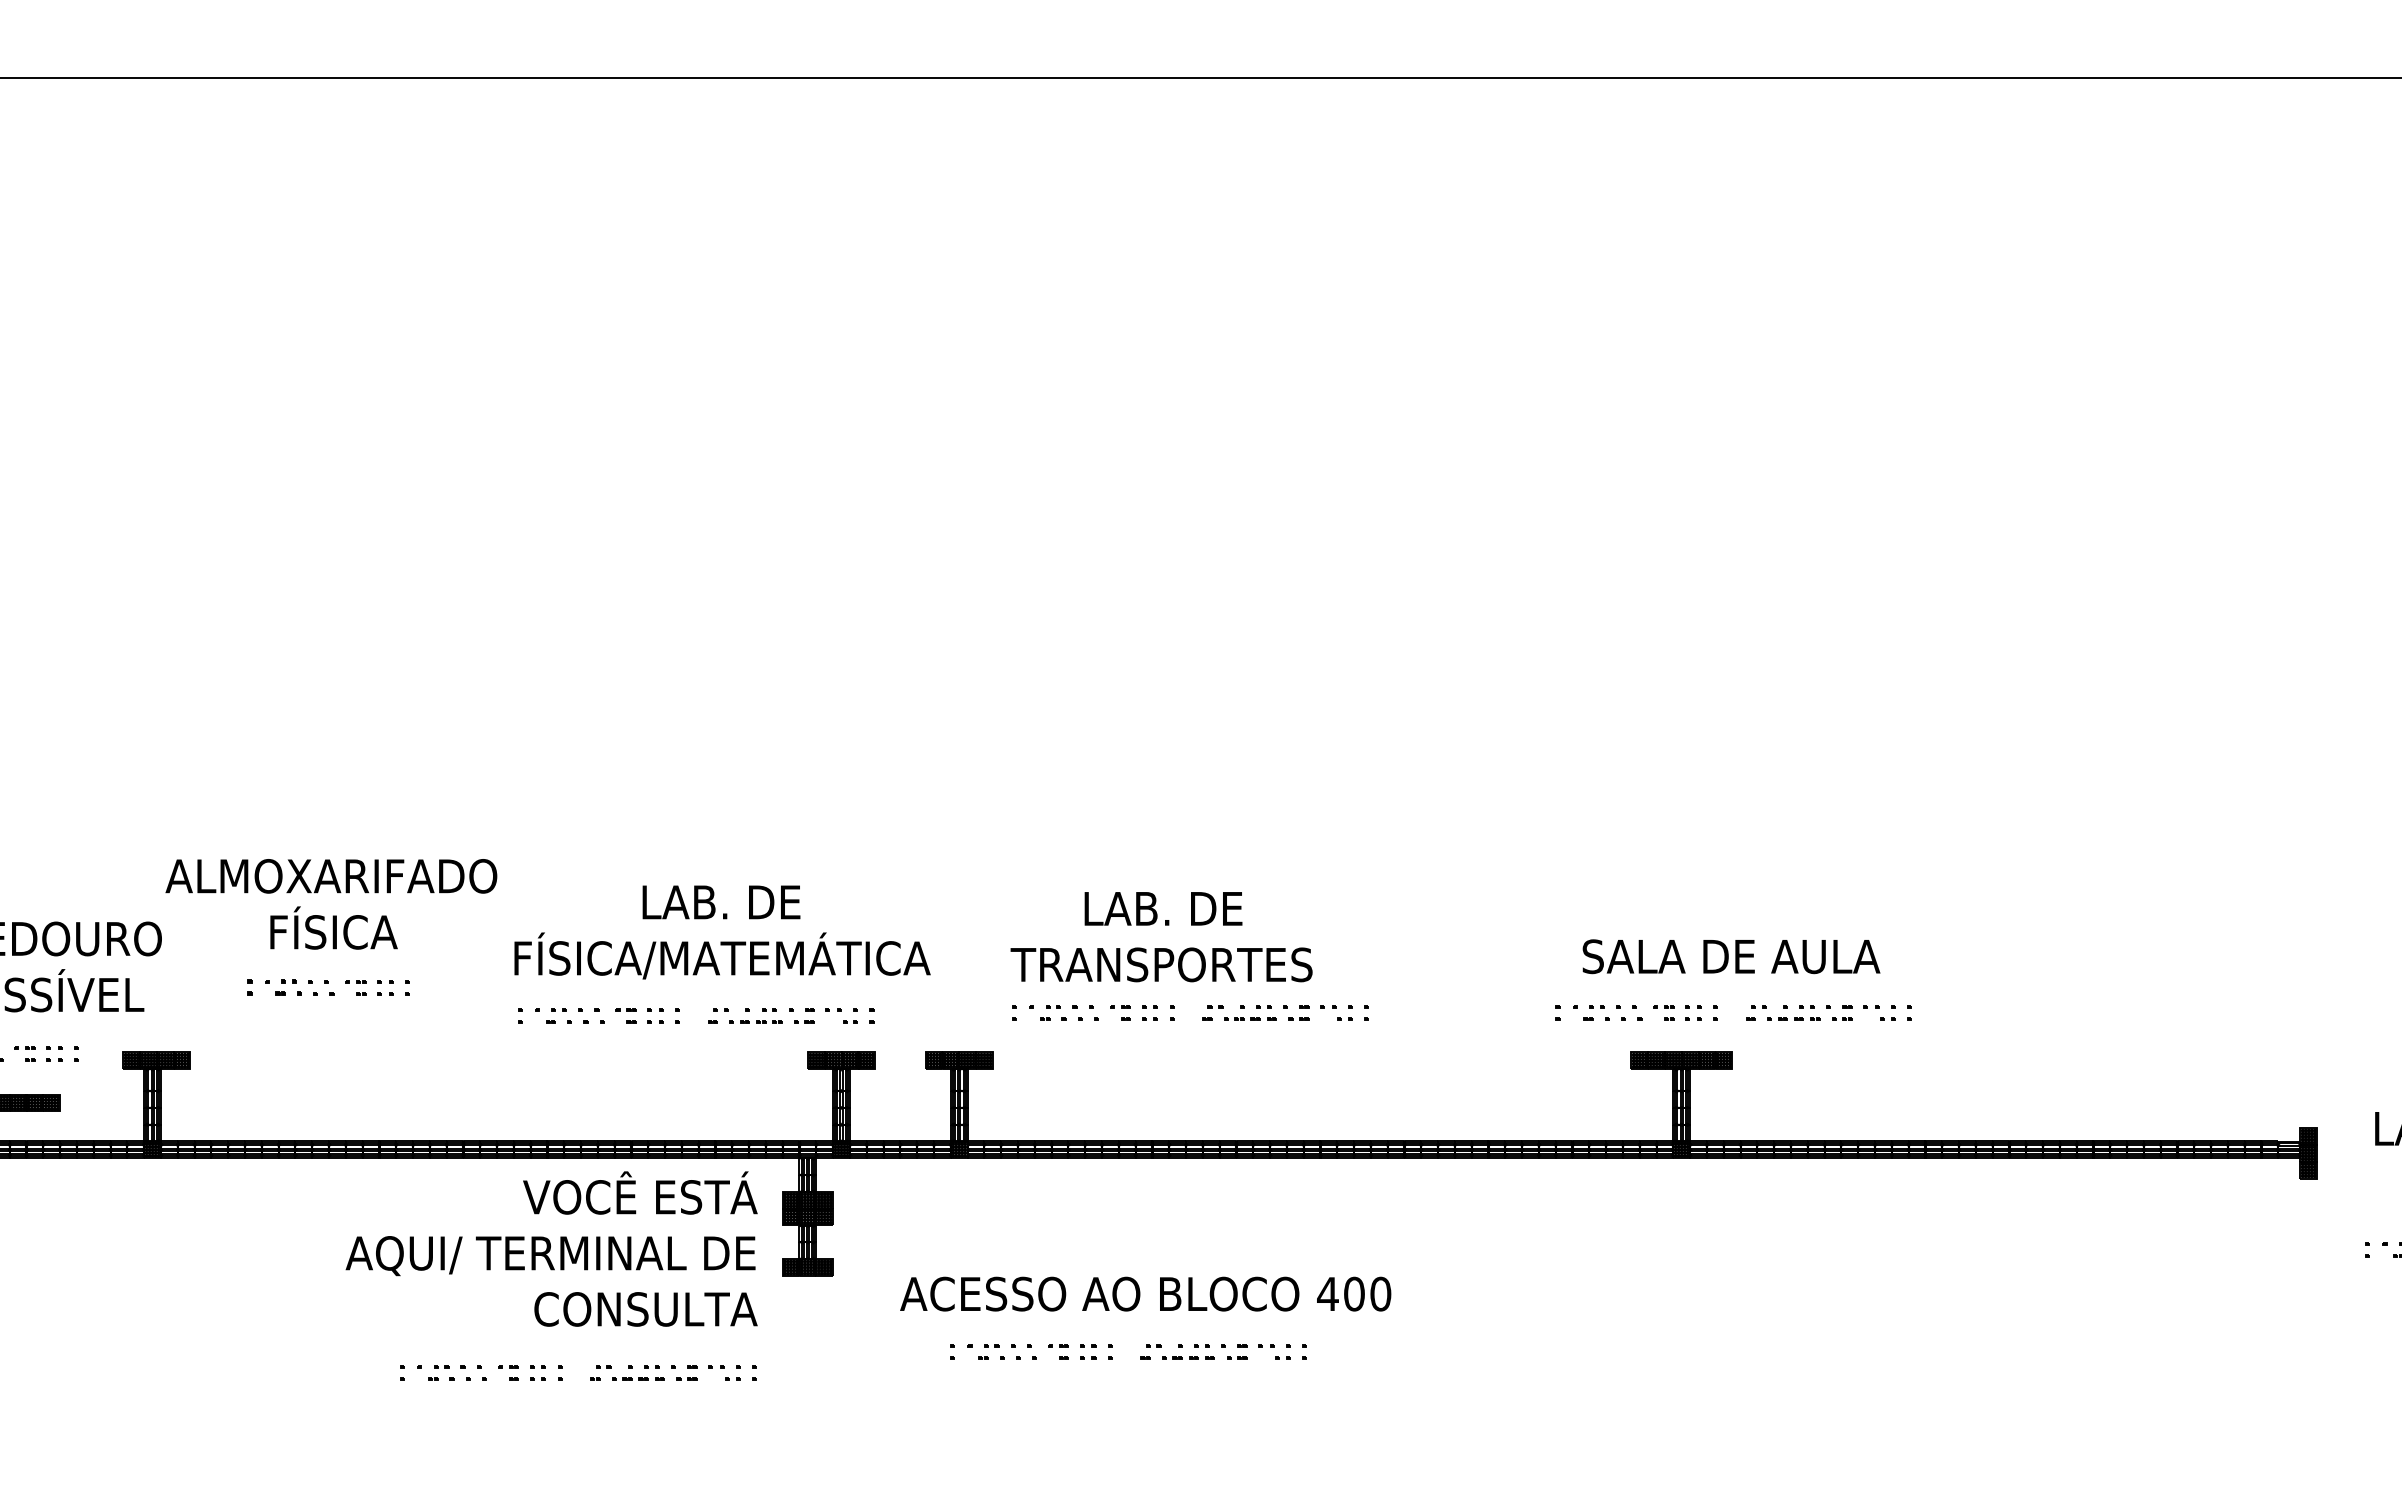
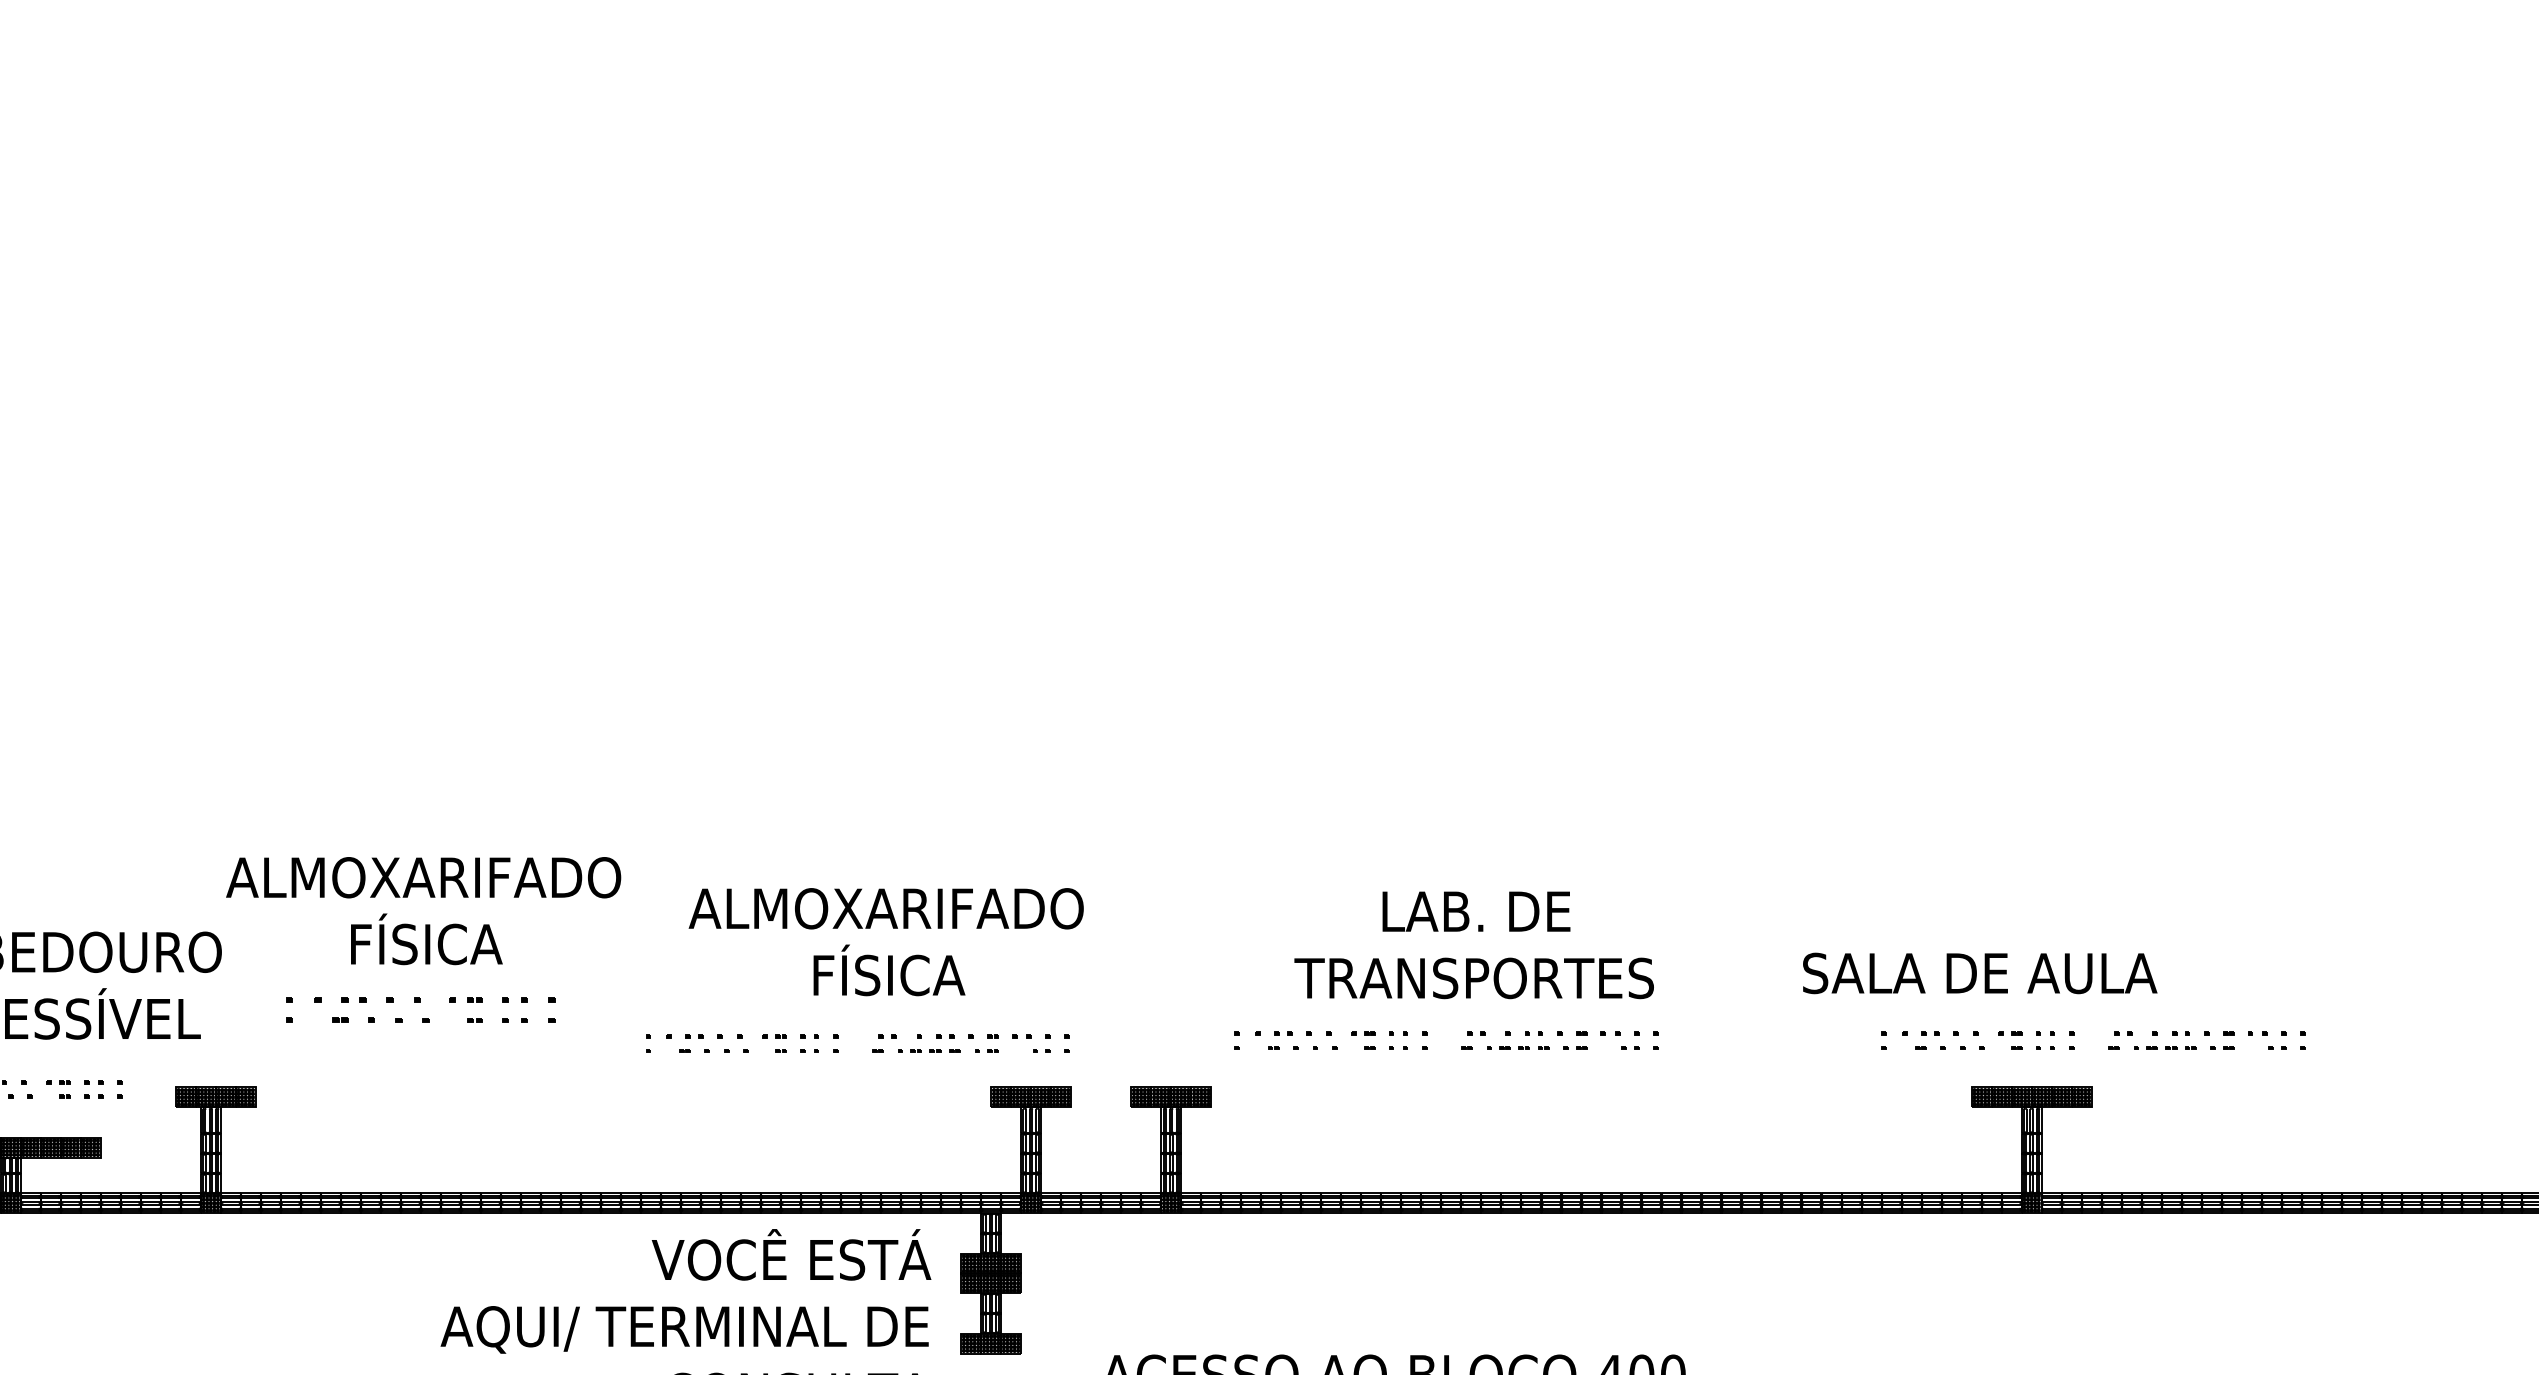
text: (722, 932) -> (889, 944), LAB. DE FÍSICA/MATEMÁTICA -> ALMOXARIFADO FÍSICA
text: (1161, 937) -> (1474, 945), moved
text: (1731, 956) -> (1980, 973), moved
part: (328, 987) -> (420, 1010), size x1.4

